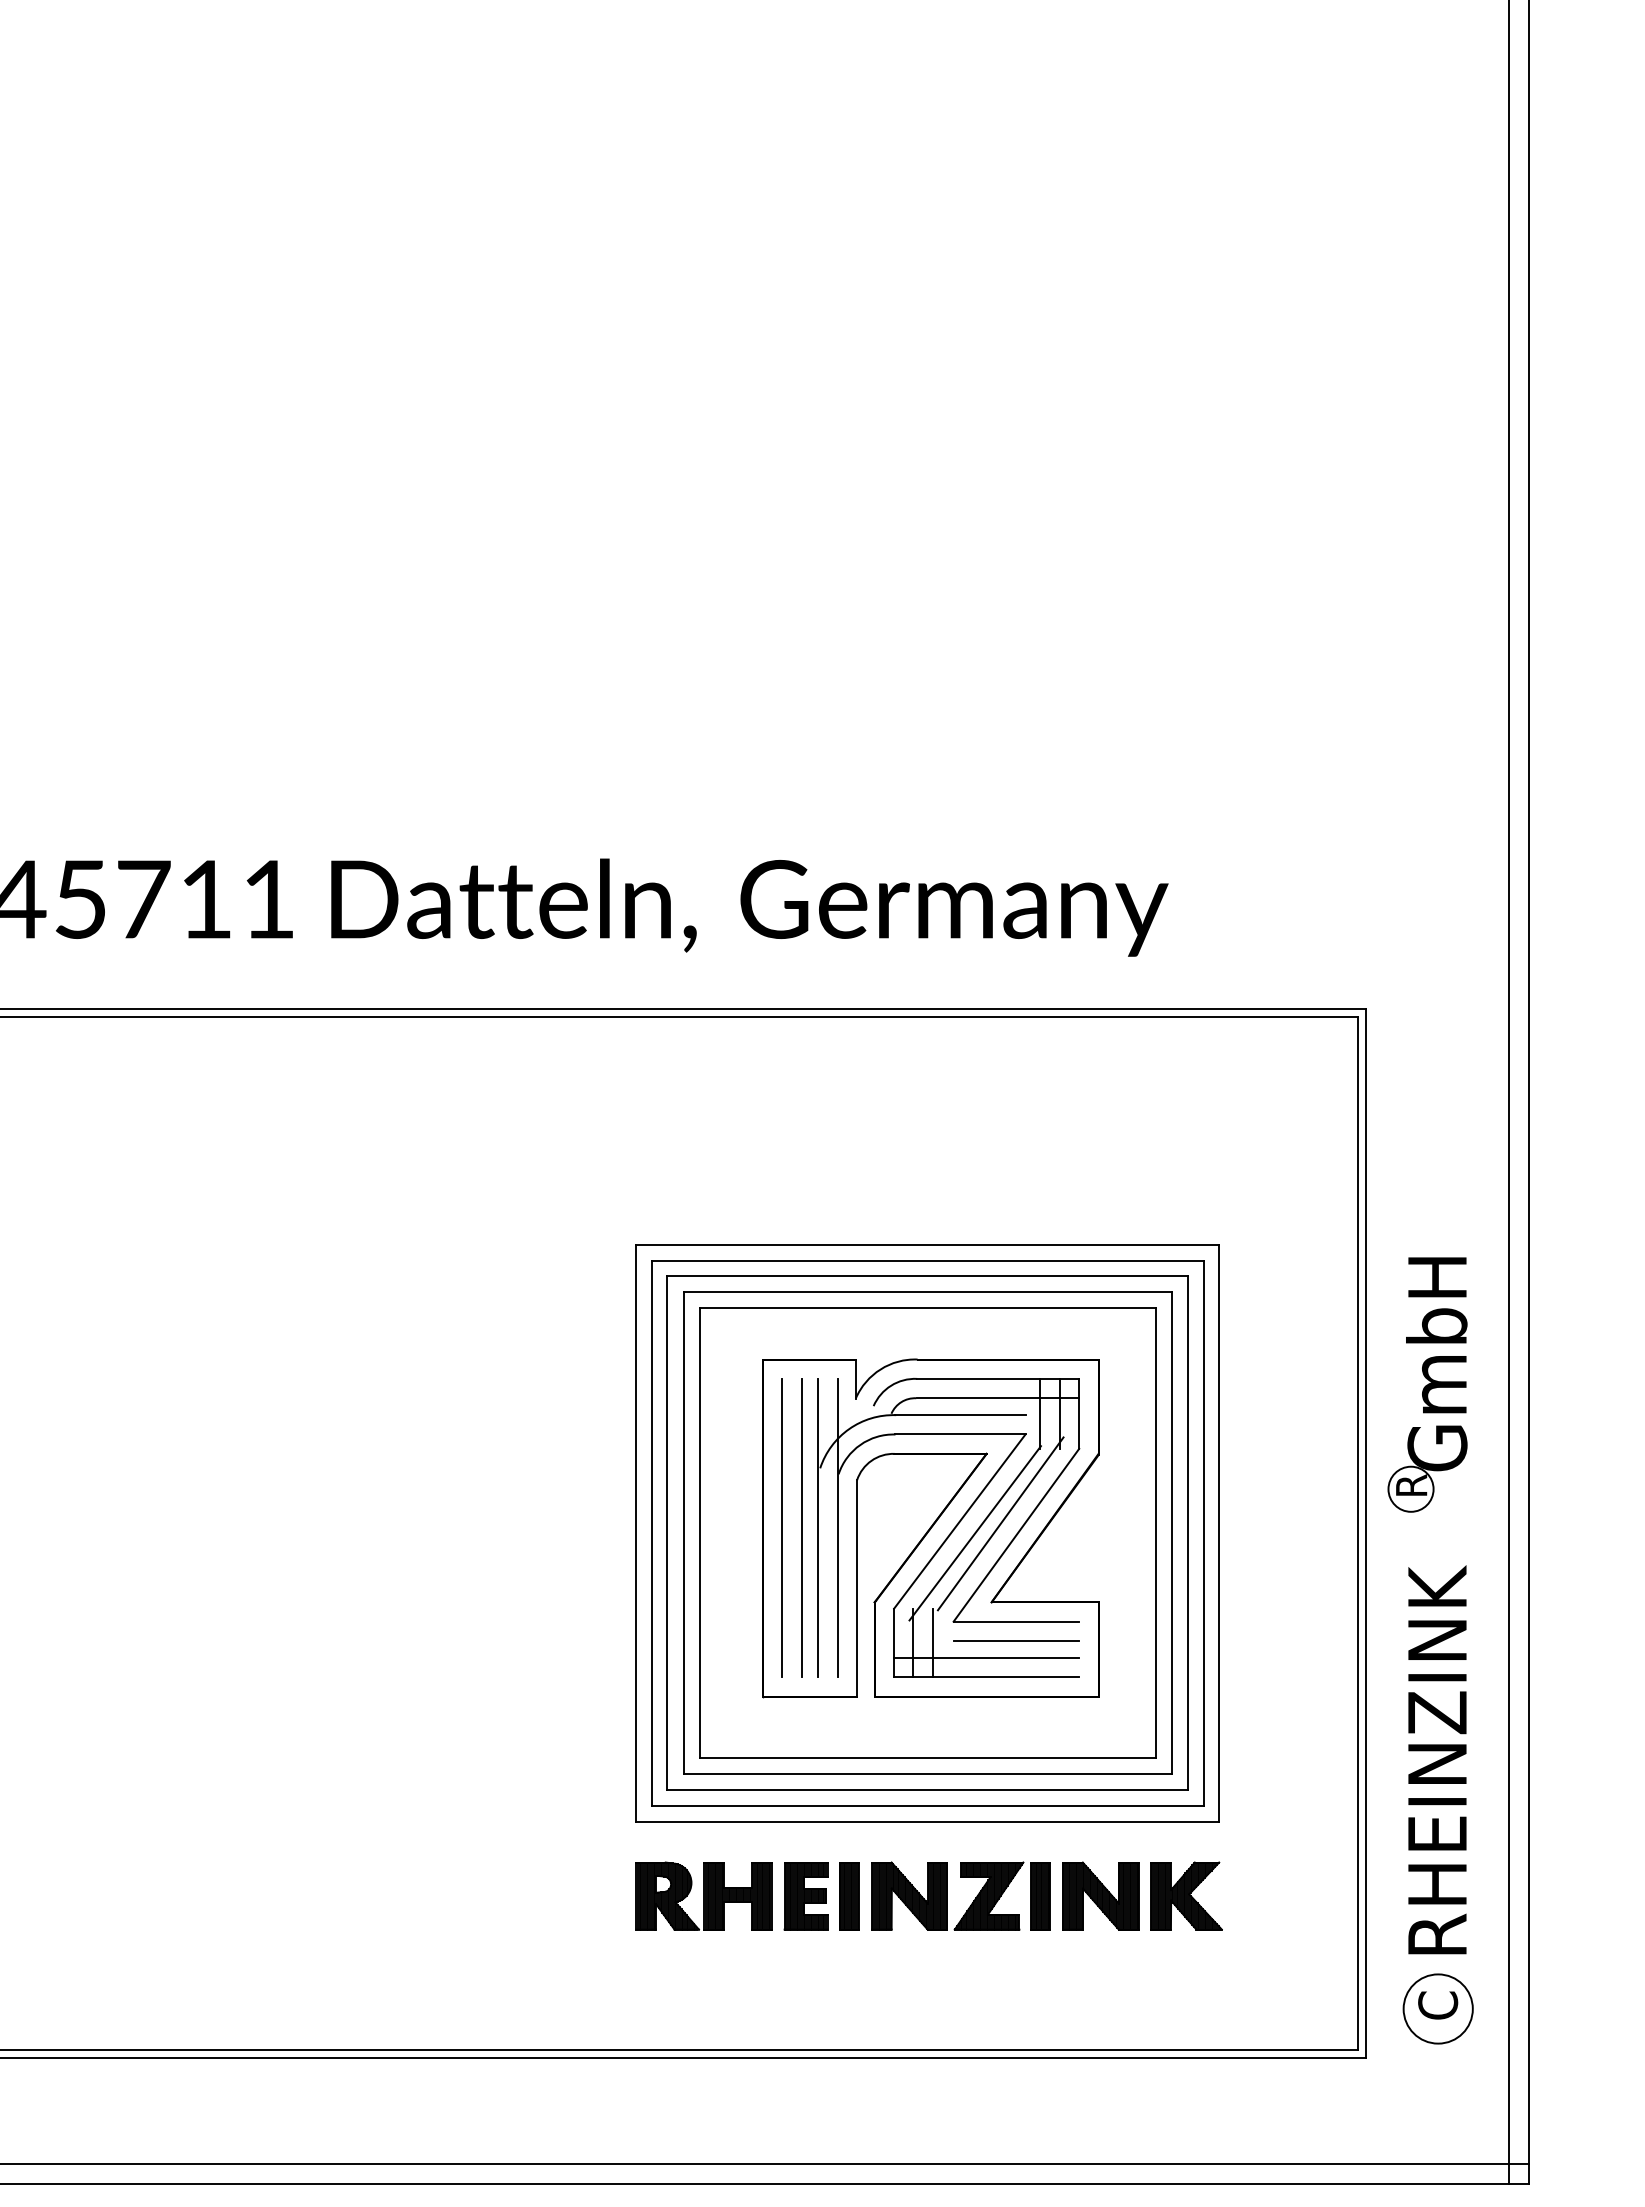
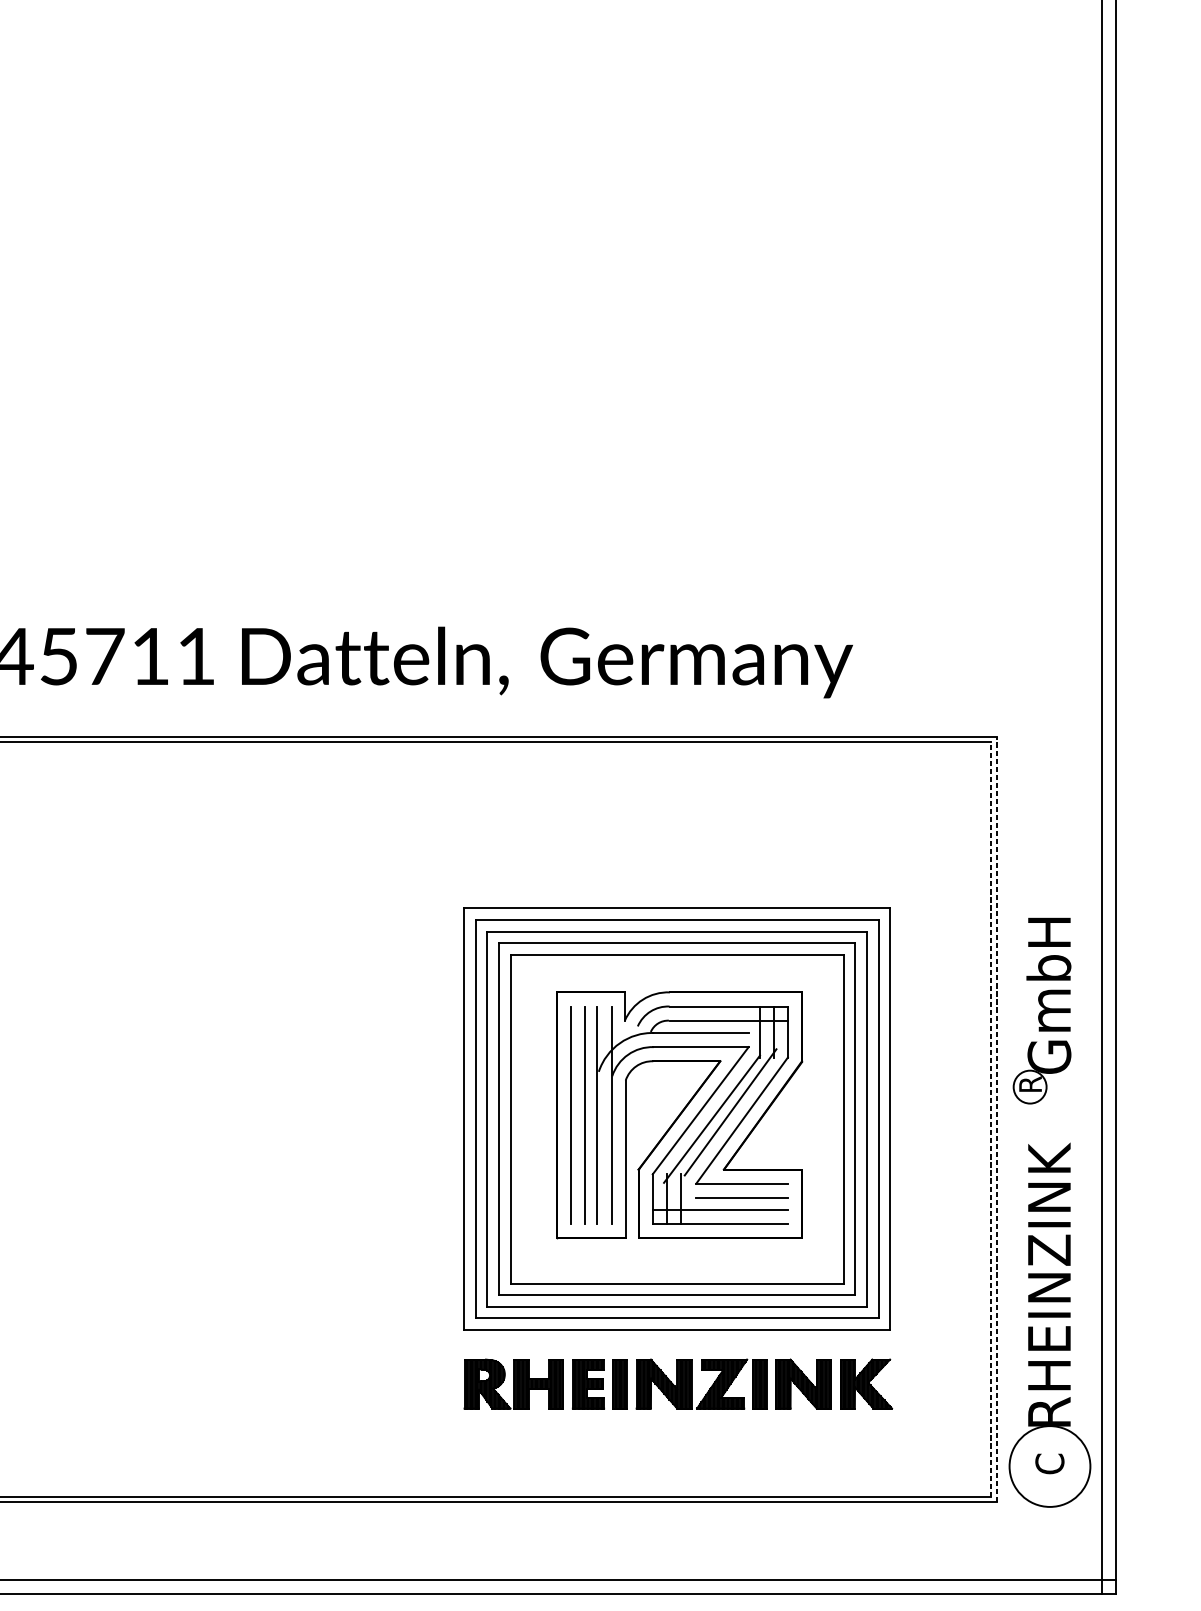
line: (1357, 1533) -> (991, 1119), solid -> dashed
line: (1365, 1533) -> (996, 1119), solid -> dashed
circle: (1437, 2008) -> (1049, 1466), size x1.6

